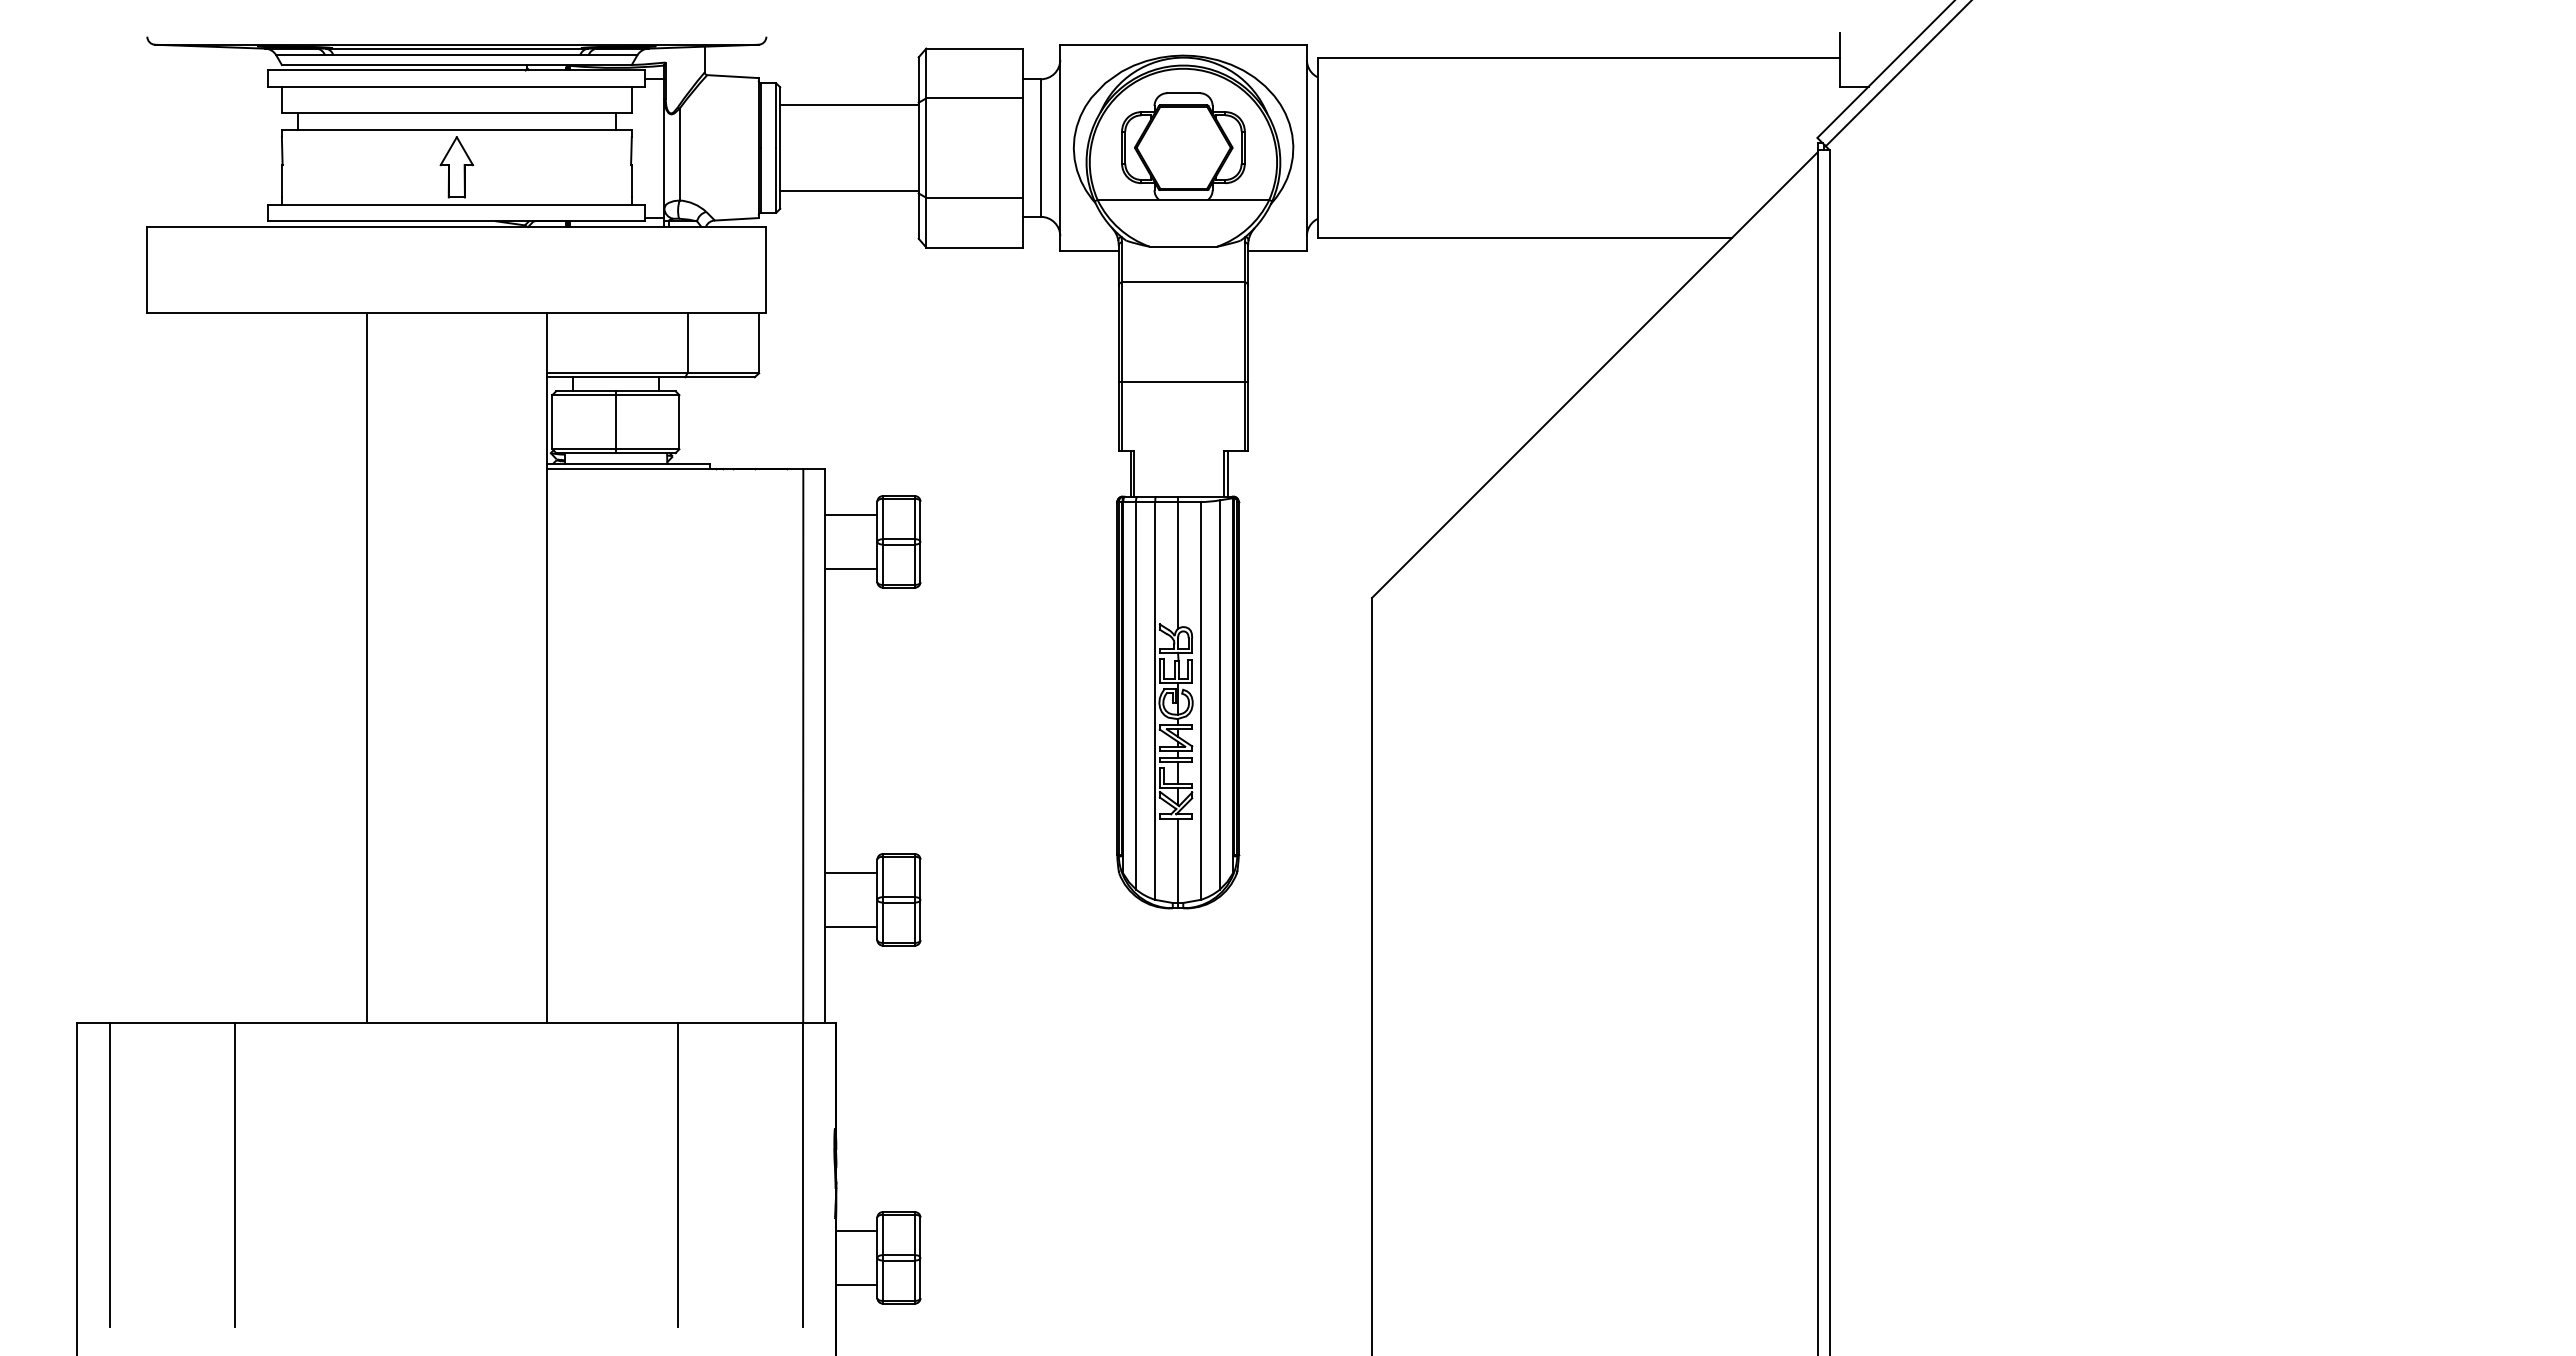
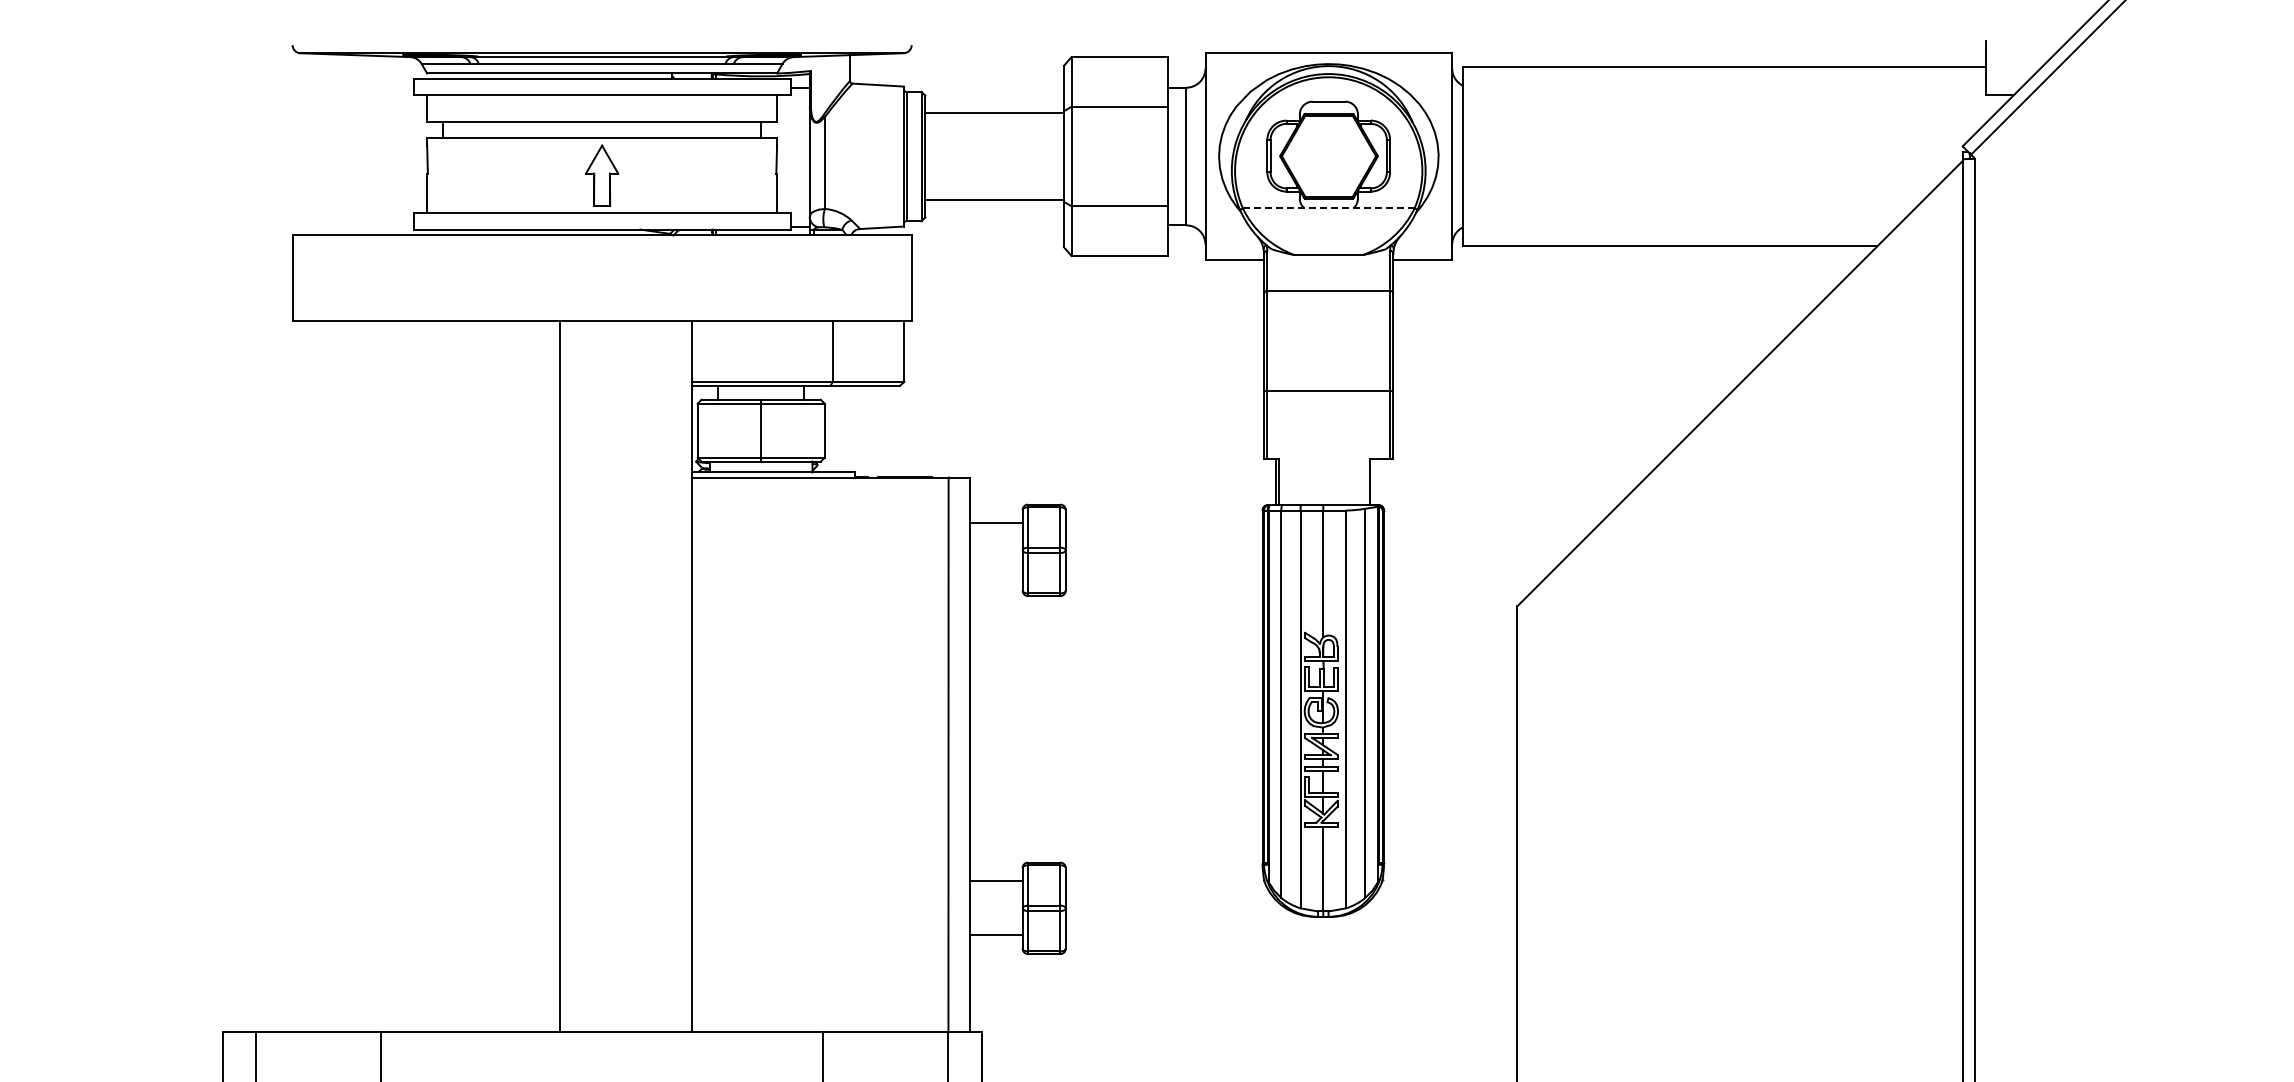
line: (1183, 199) -> (1328, 207), solid -> dashed
line: (1227, 473) -> (1372, 481), removed
line: (850, 568) -> (995, 576), removed
line: (366, 667) -> (559, 675), moved

